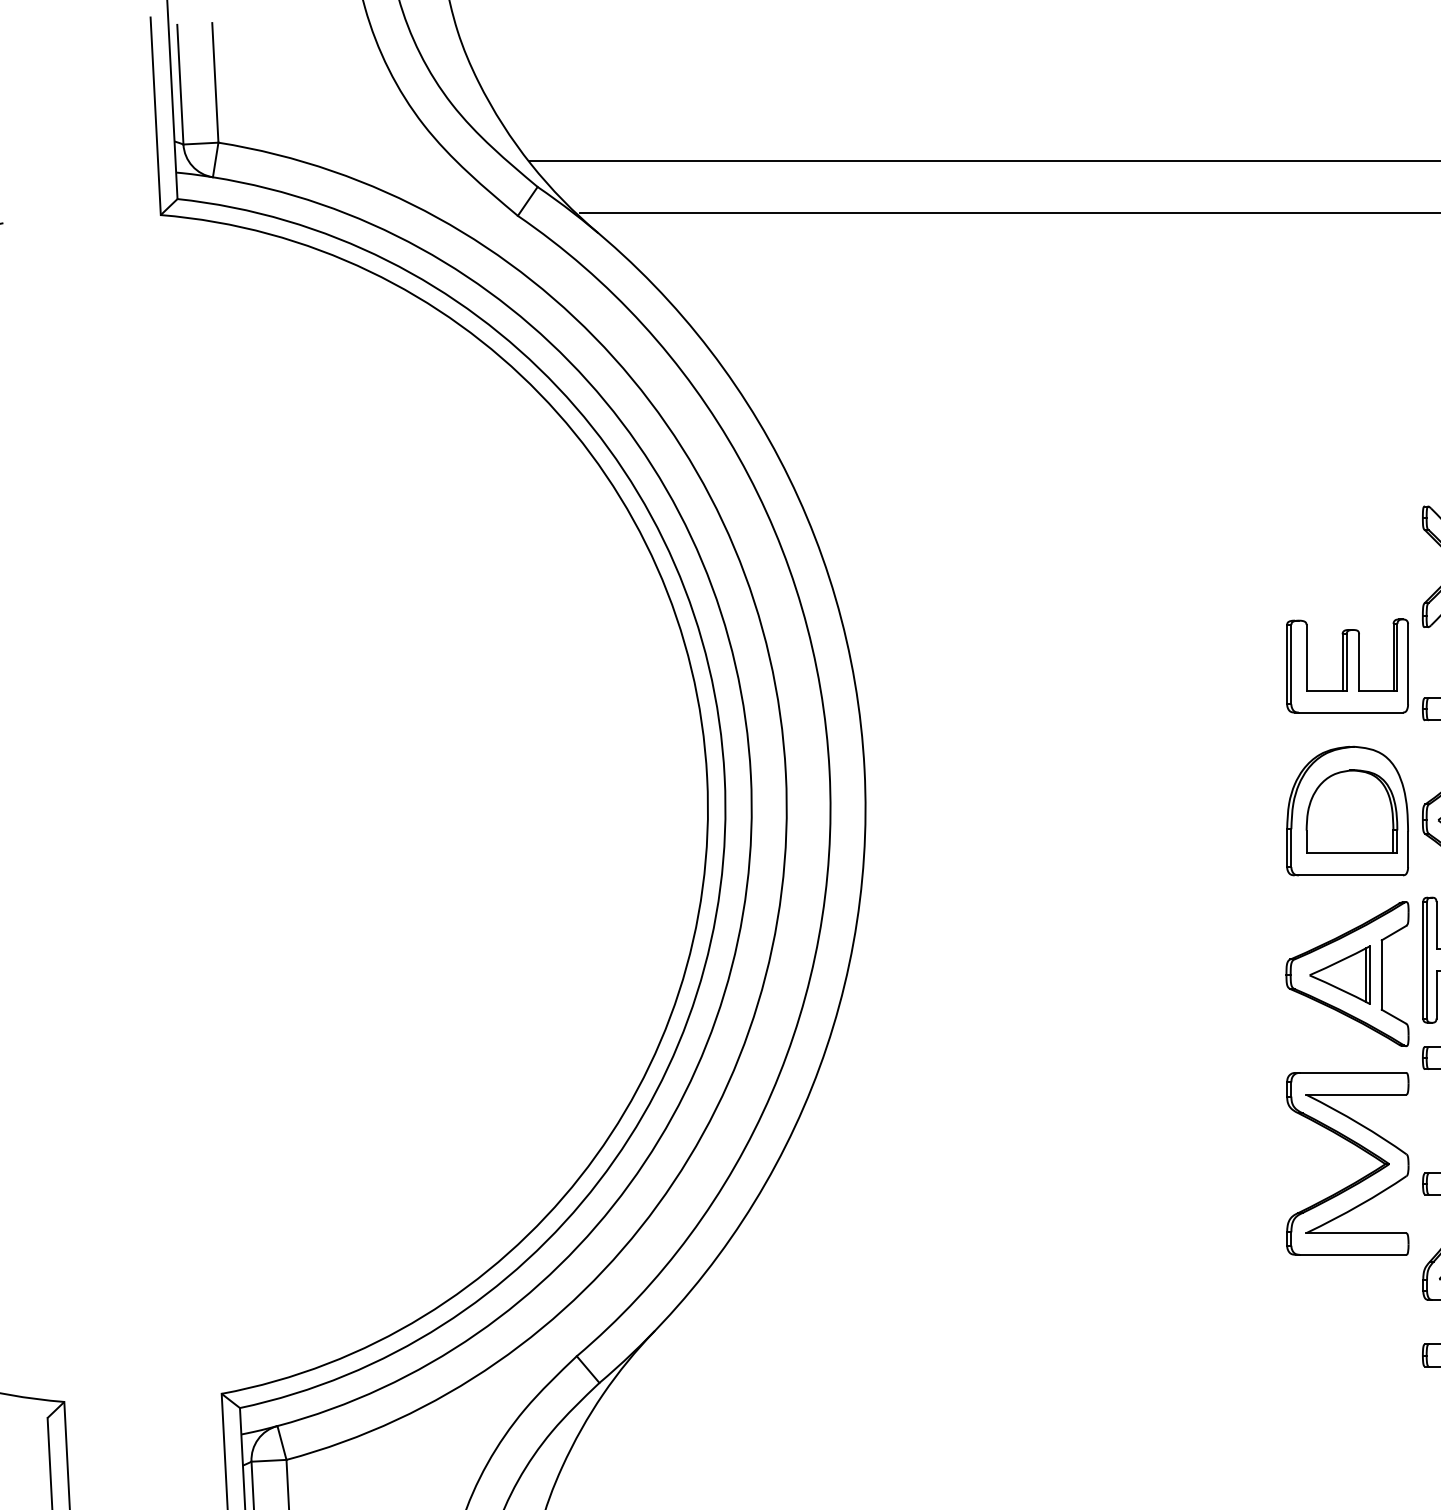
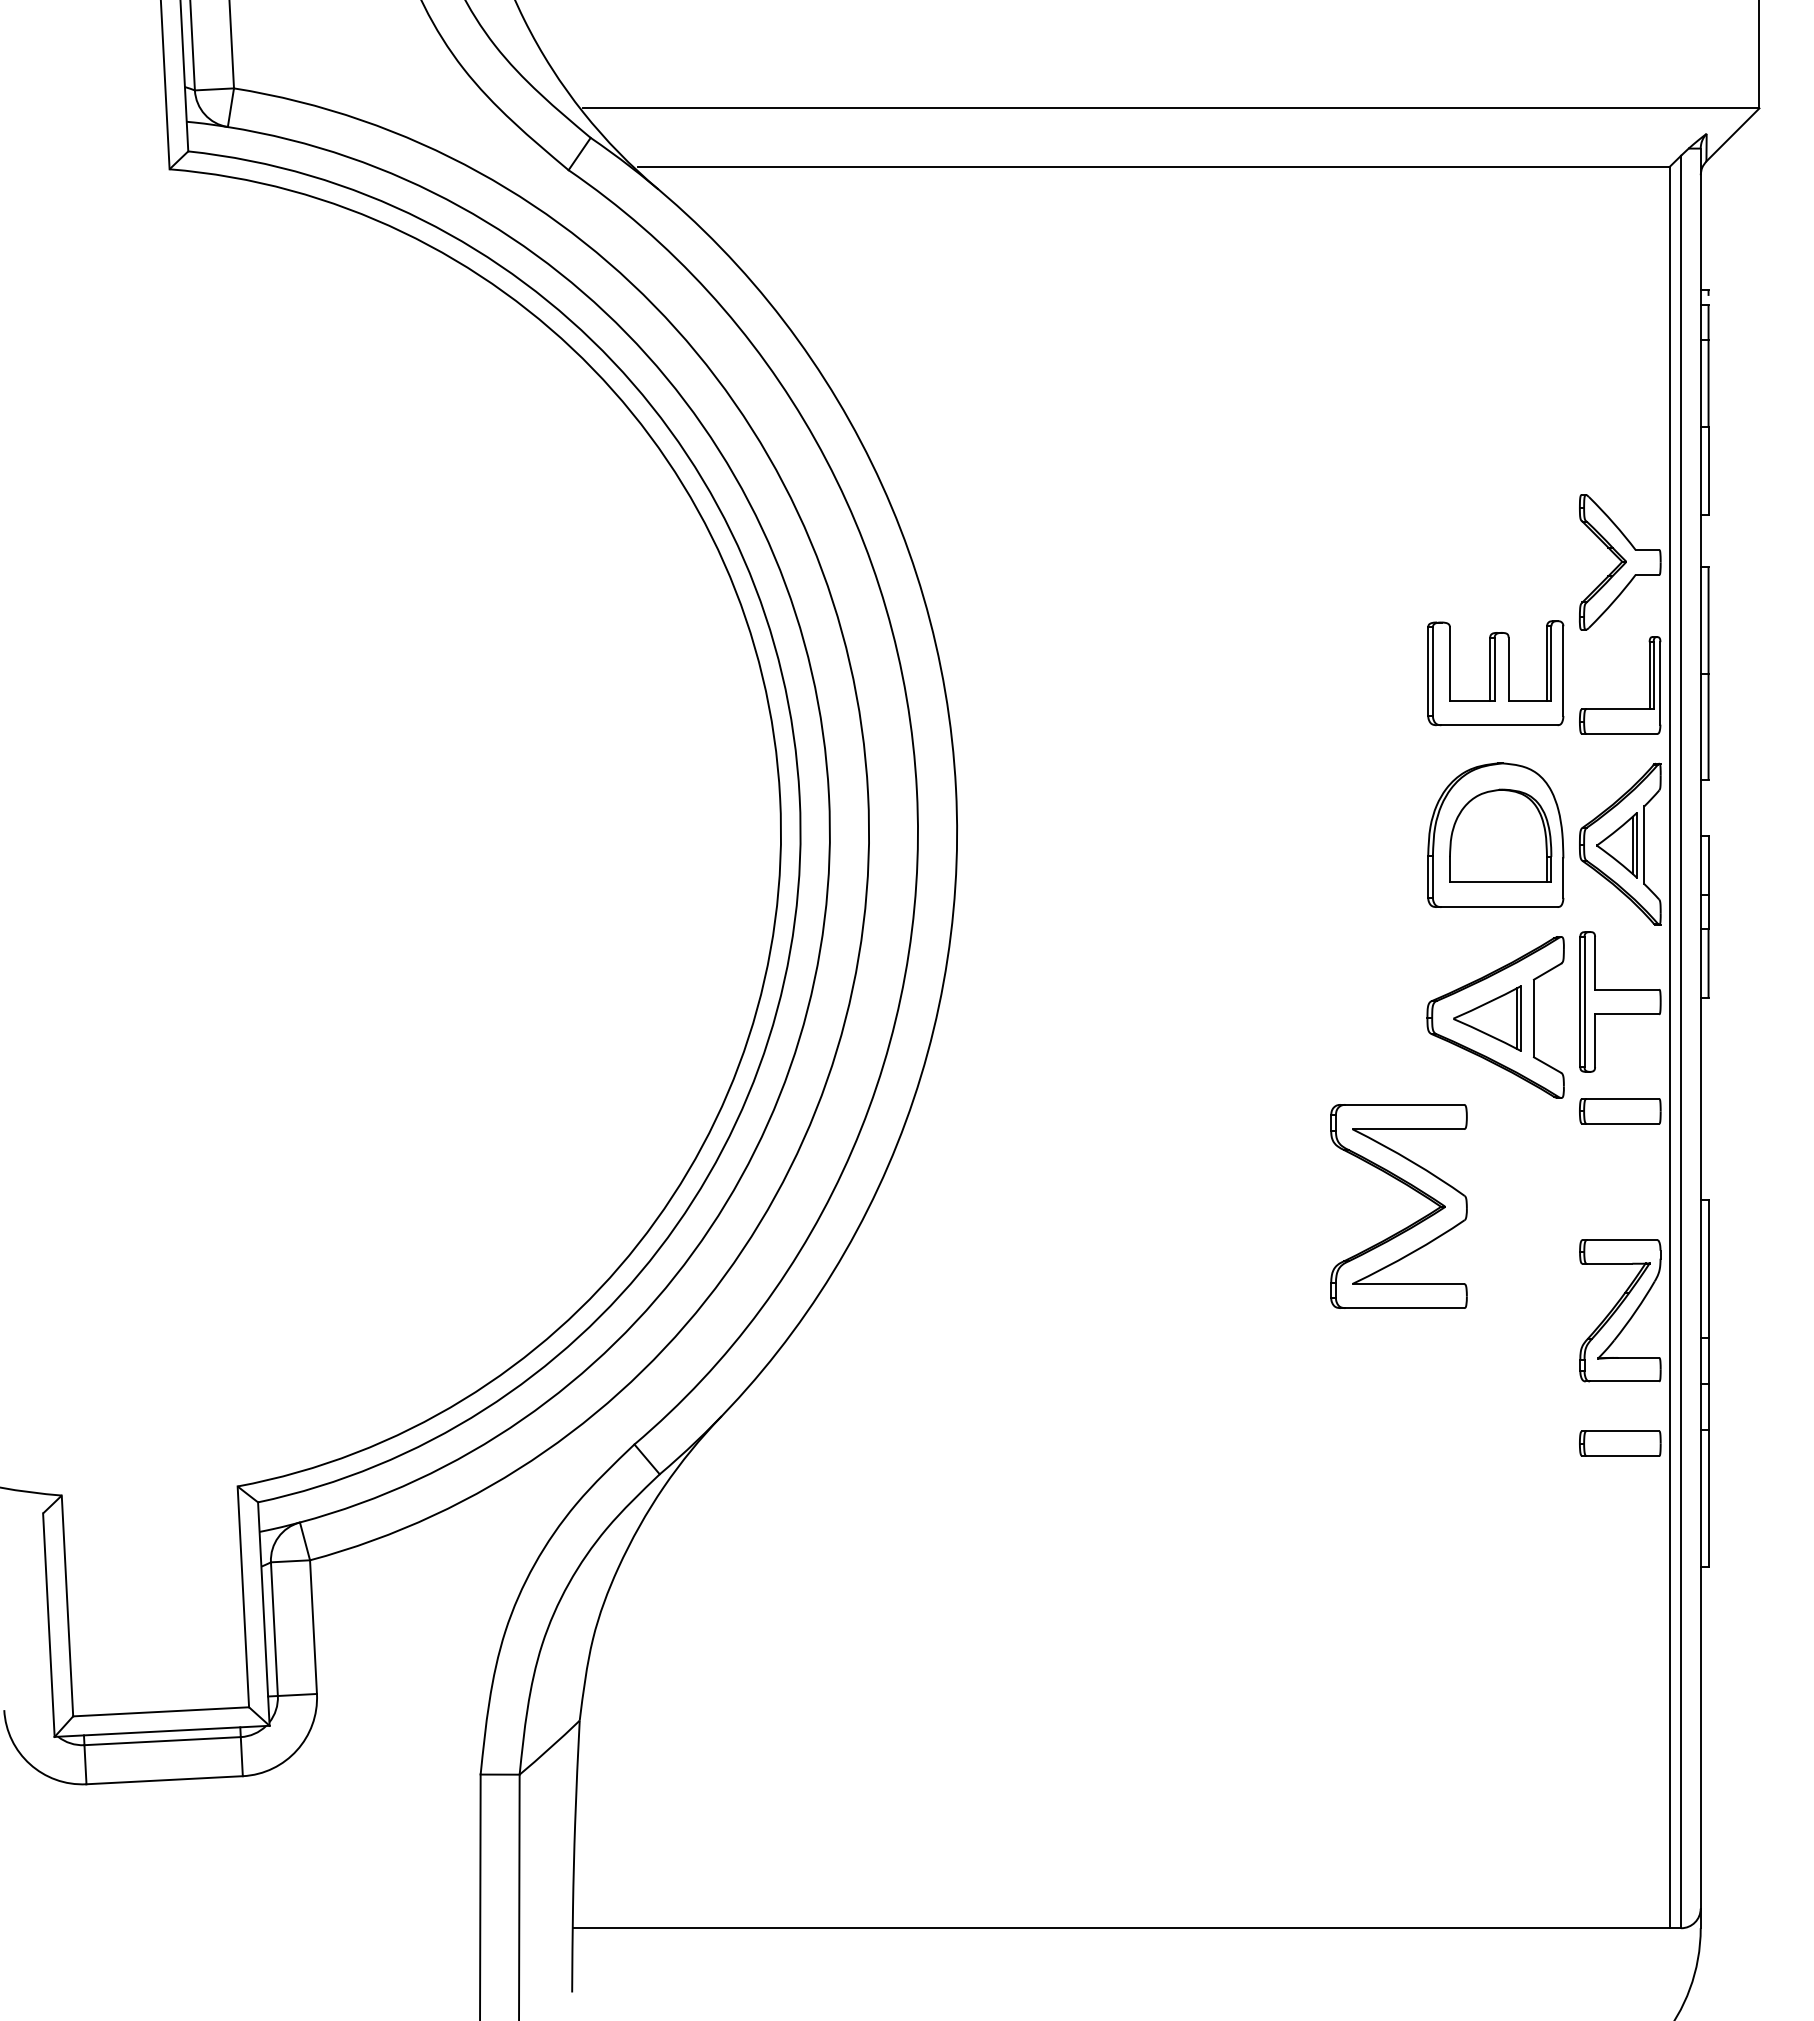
part: (1356, 1180) -> (1408, 1225), moved

